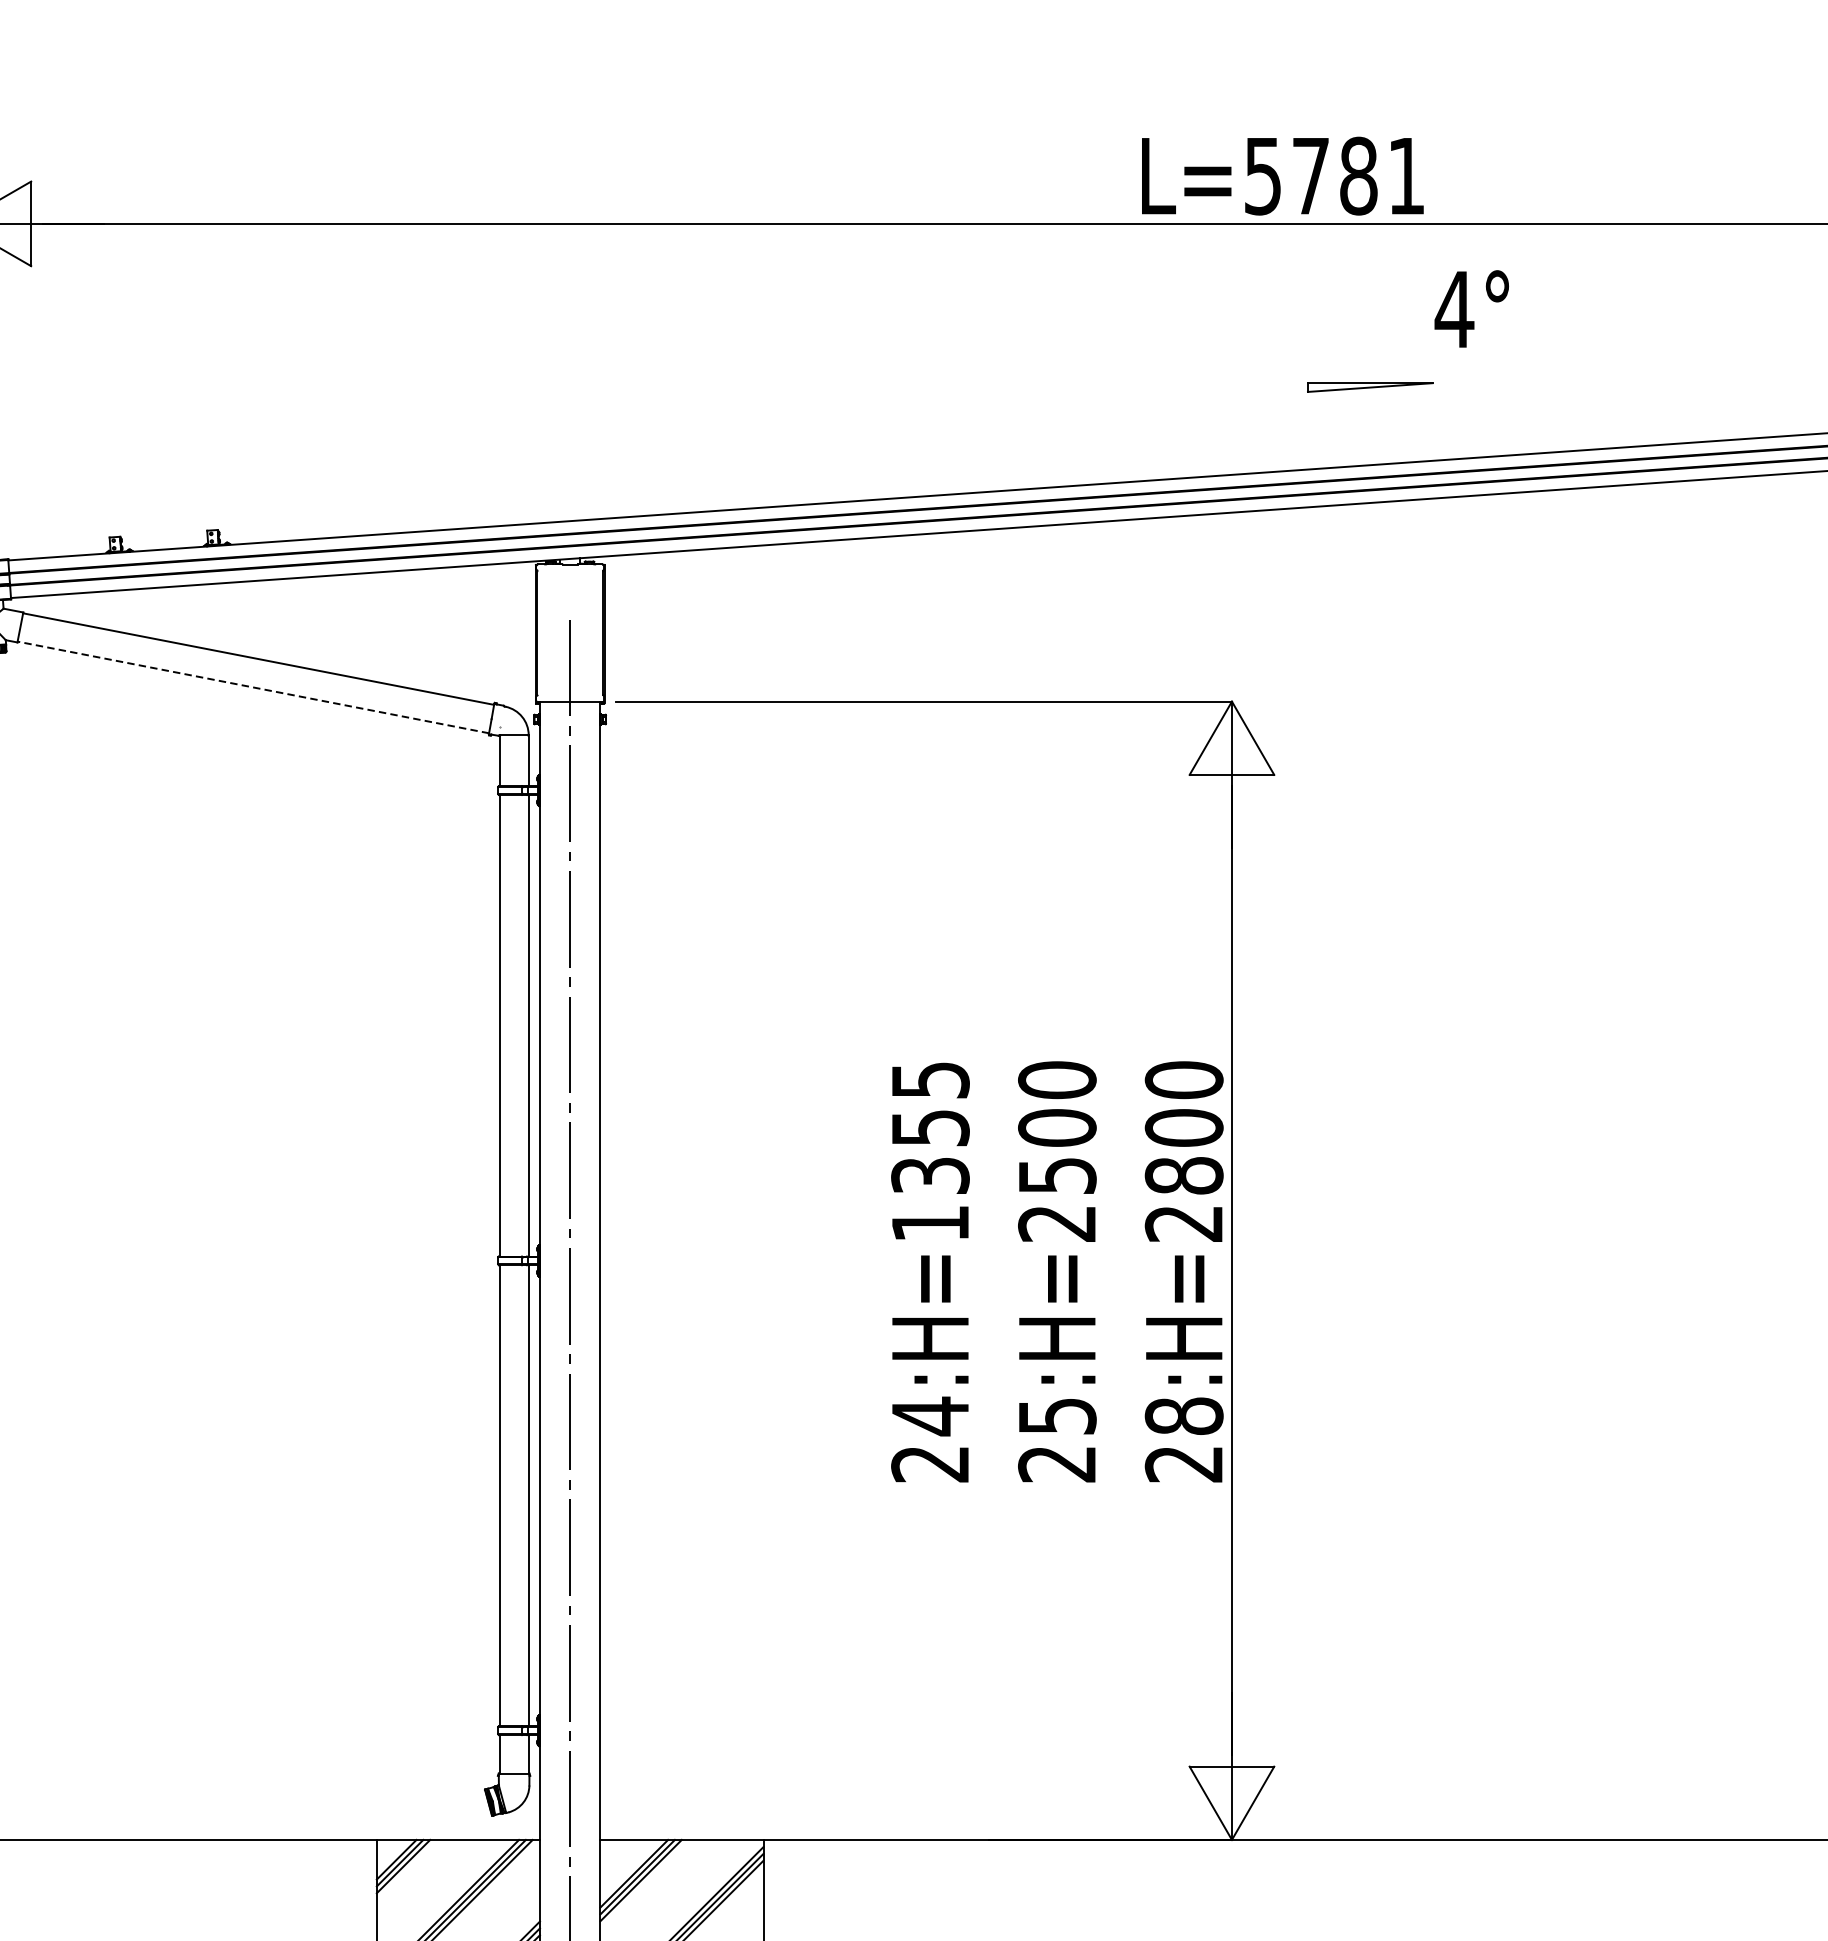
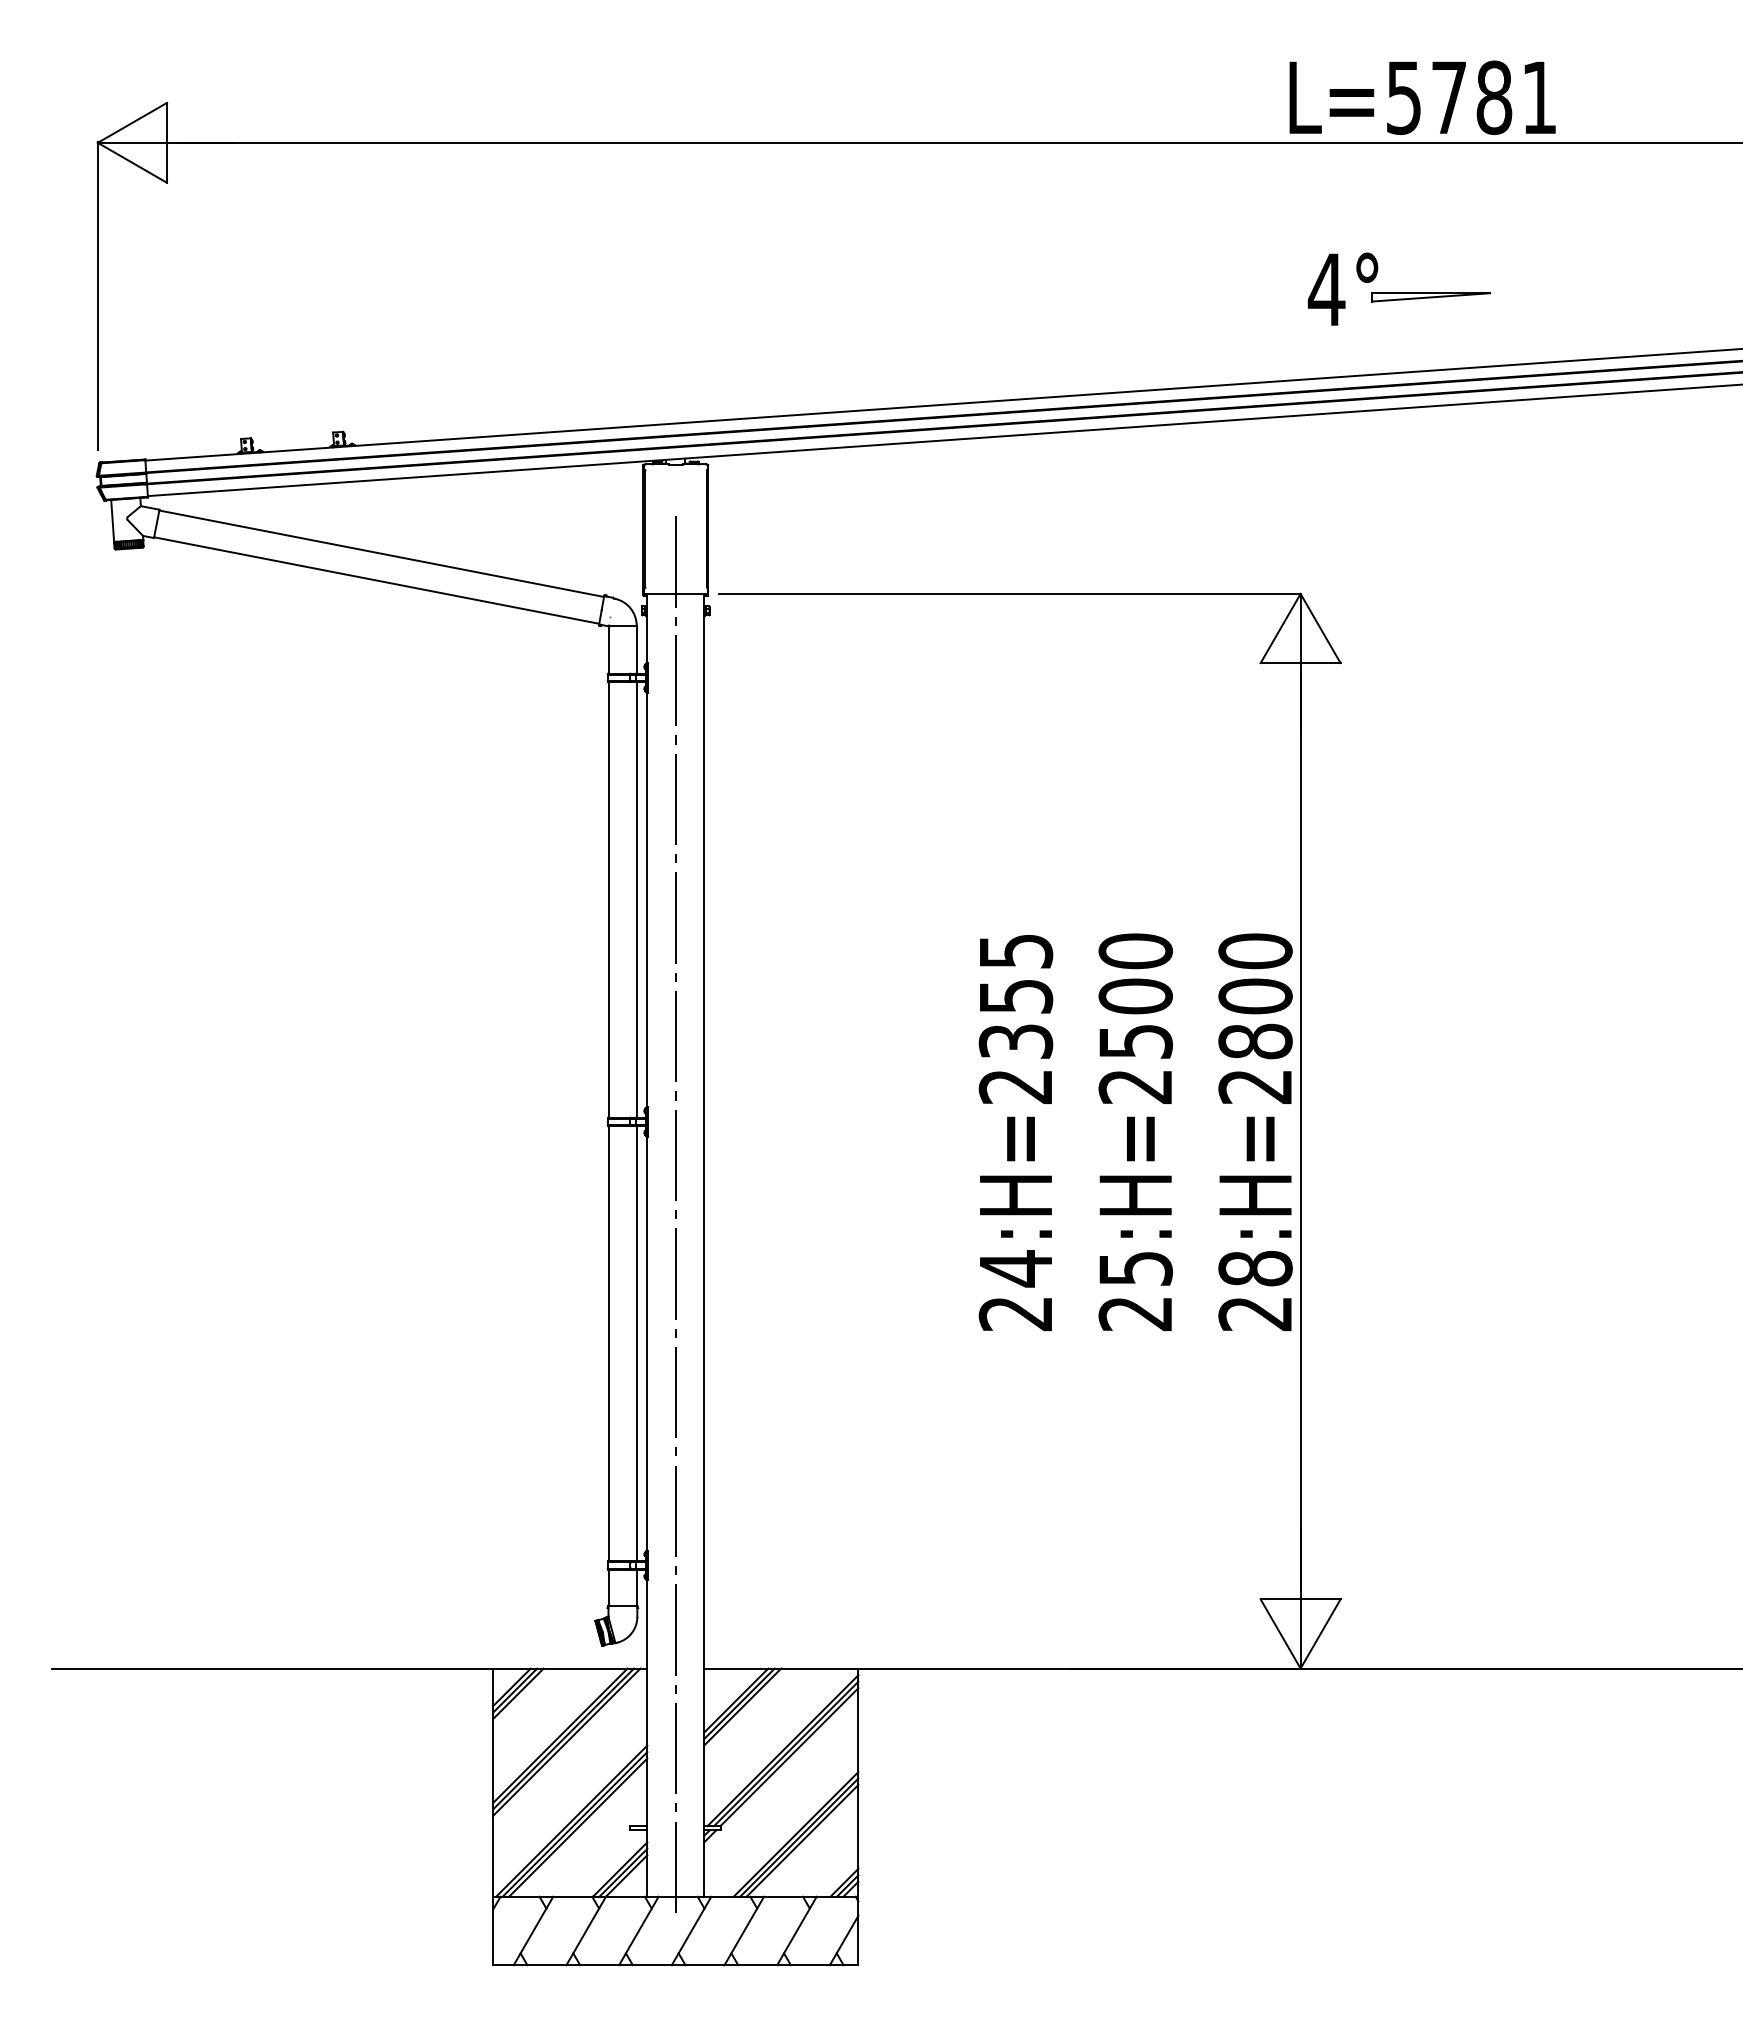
text: (1282, 175) -> (1422, 97), moved
text: (1472, 308) -> (1343, 288), moved
line: (253, 687) -> (376, 580), dashed -> solid
text: (928, 1224) -> (1014, 1087), 24:H=1355 -> 24:H=2355

